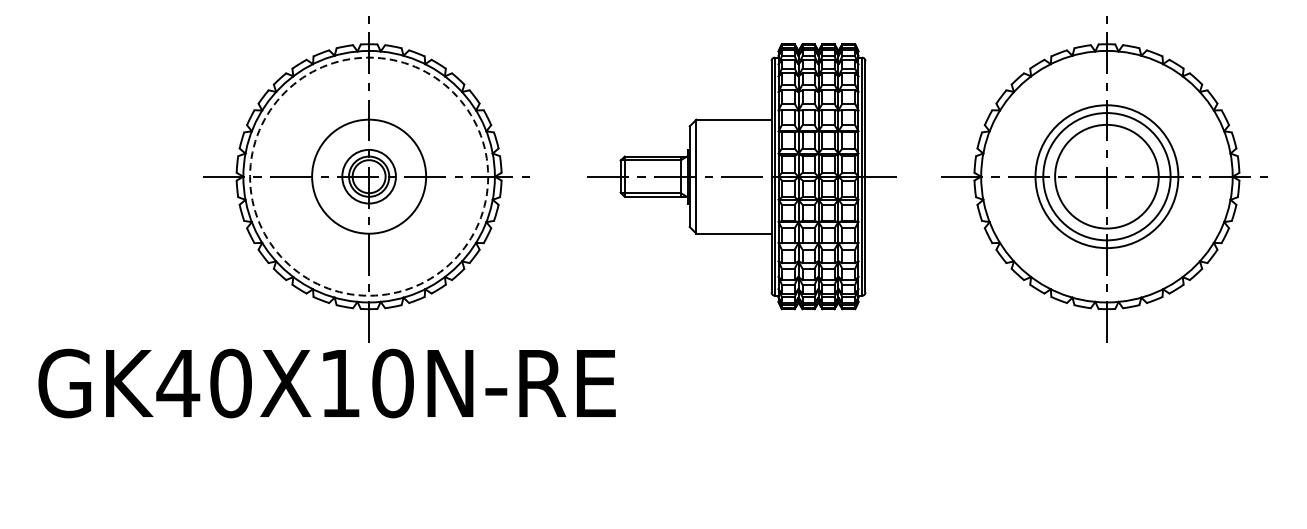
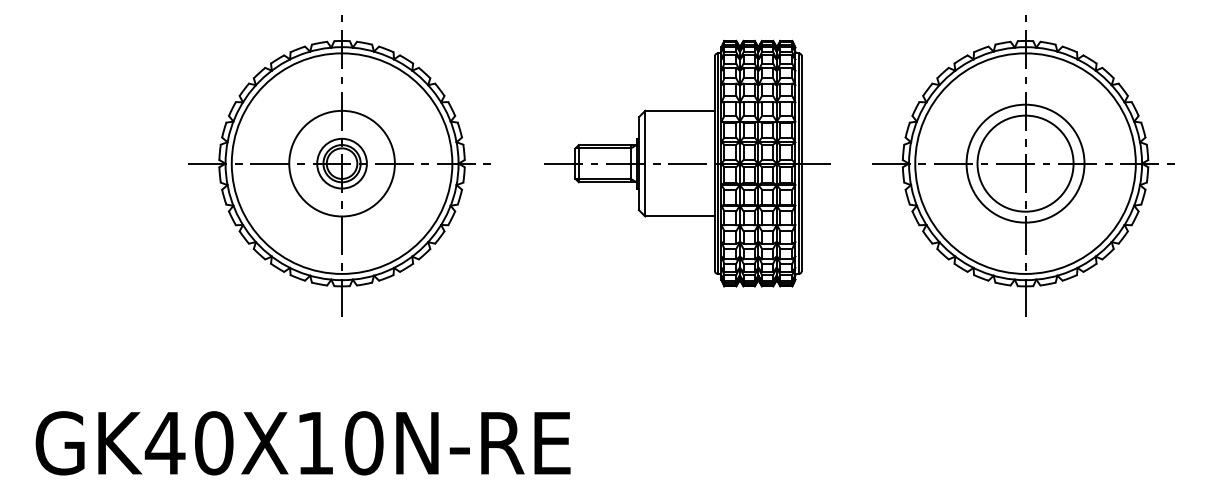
circle: (368, 176) -> (341, 163), dashed -> solid
circle: (1106, 176) -> (1025, 163), size x1.67
text: (326, 383) -> (302, 443), moved

